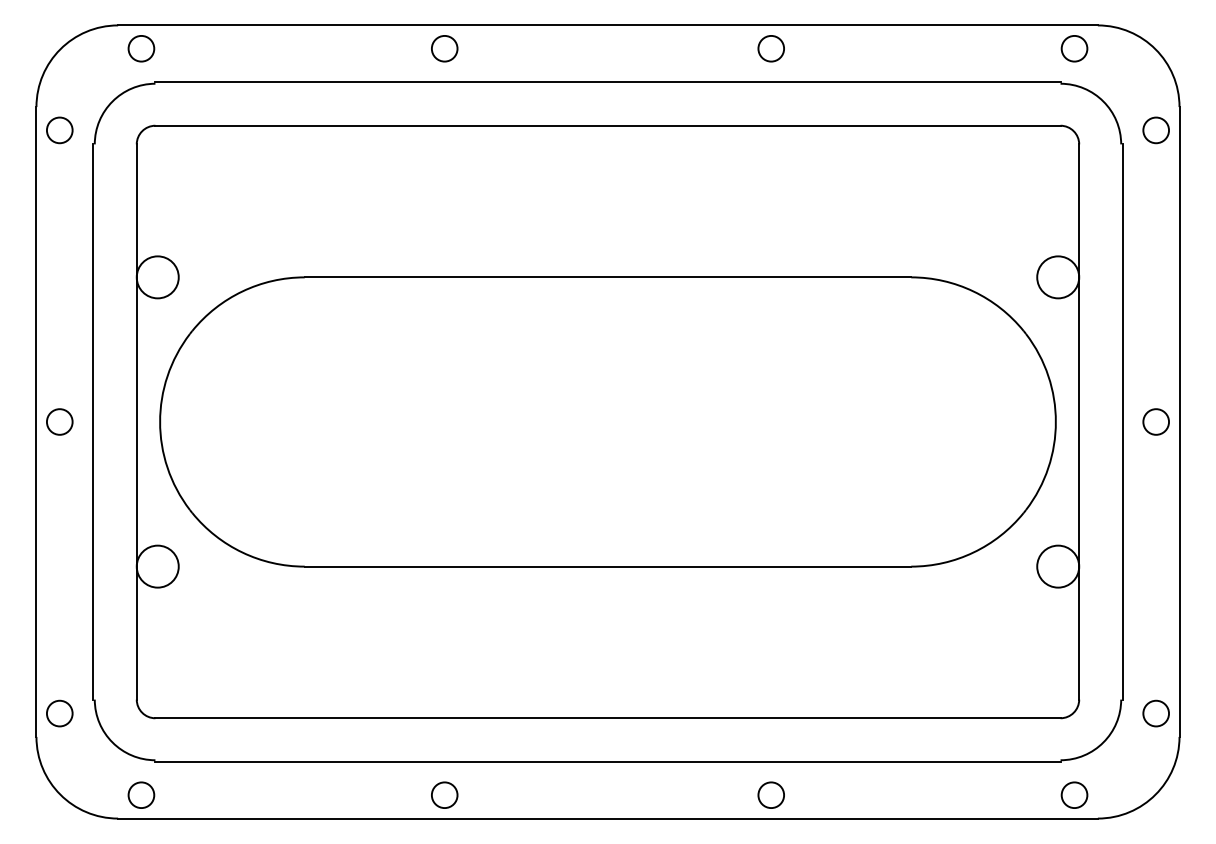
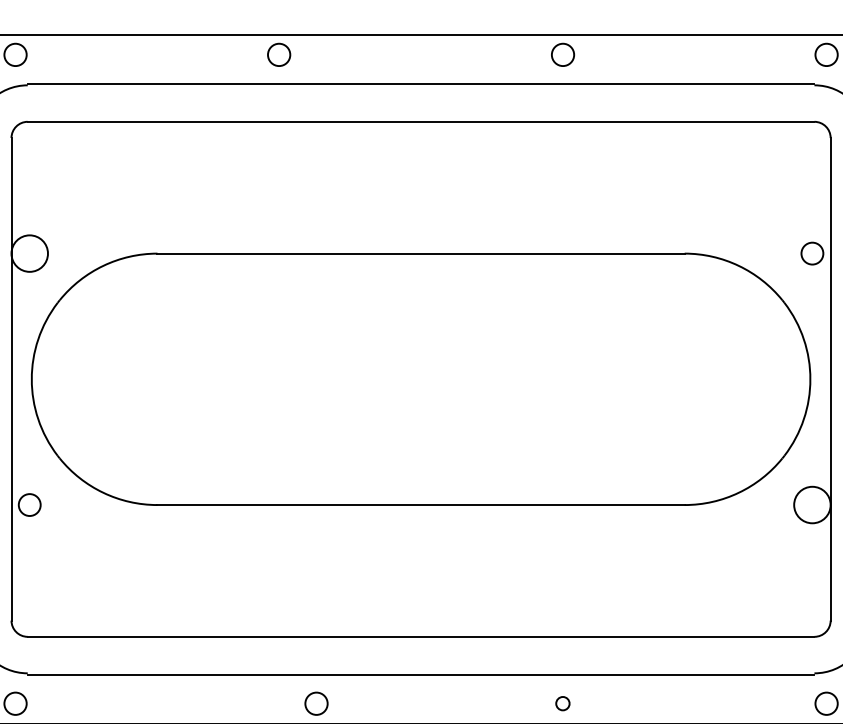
circle: (1058, 277) -> (812, 253), size x0.6
circle: (157, 566) -> (29, 504), size x0.6
circle: (444, 794) -> (316, 703), moved
circle: (770, 794) -> (562, 703), size x0.6

